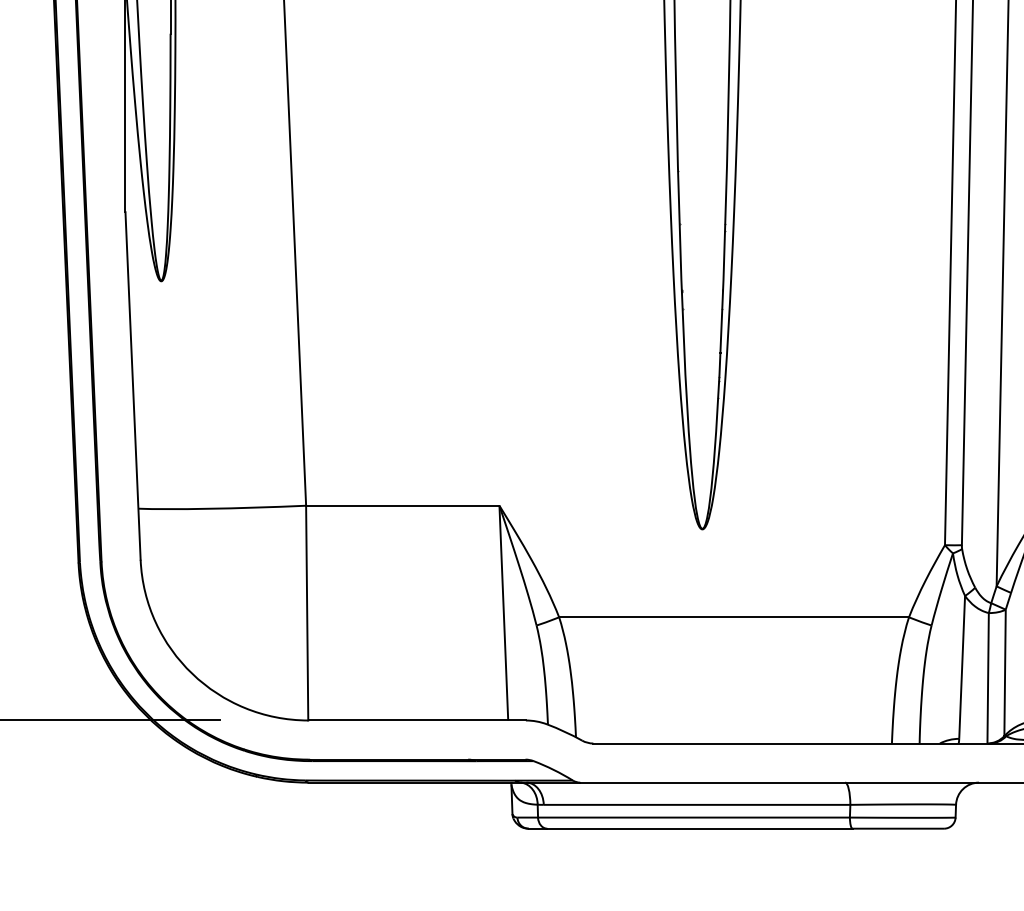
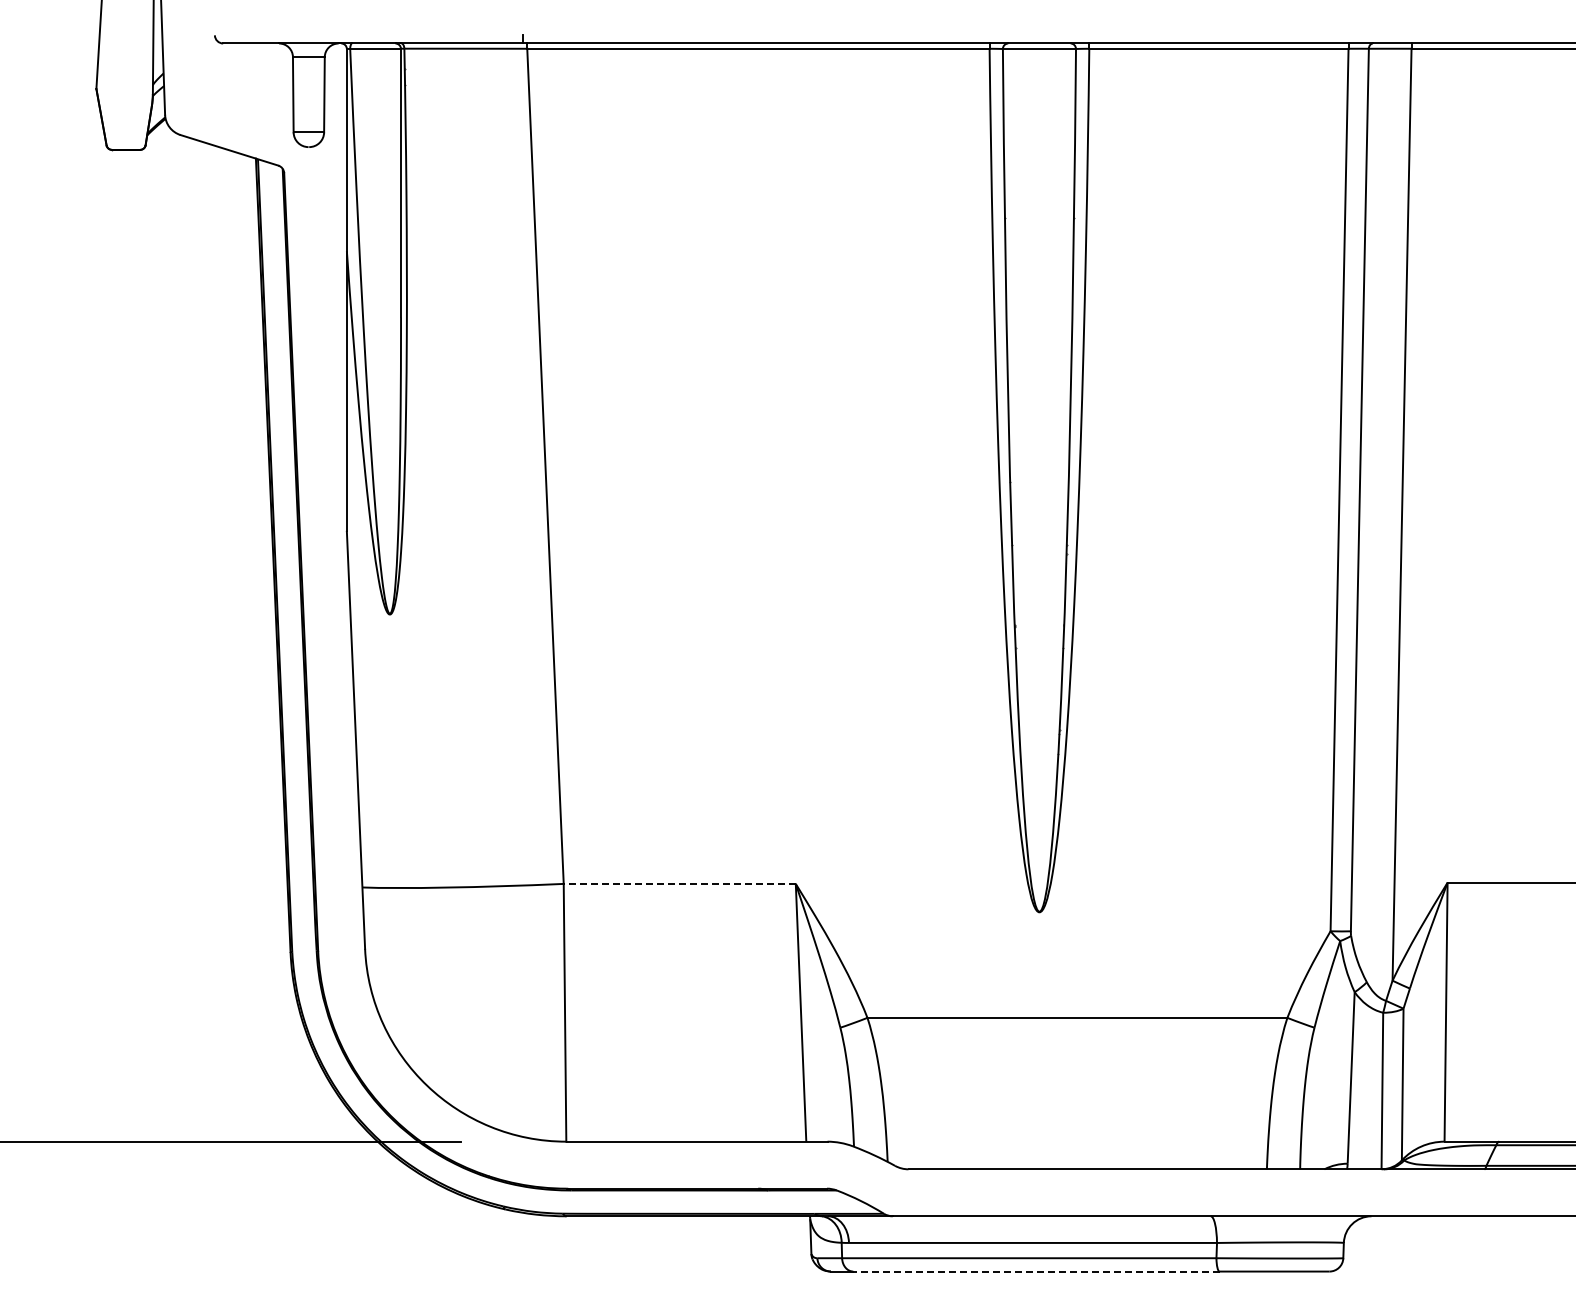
line: (402, 505) -> (679, 883), solid -> dashed
line: (699, 828) -> (1035, 1271), solid -> dashed

